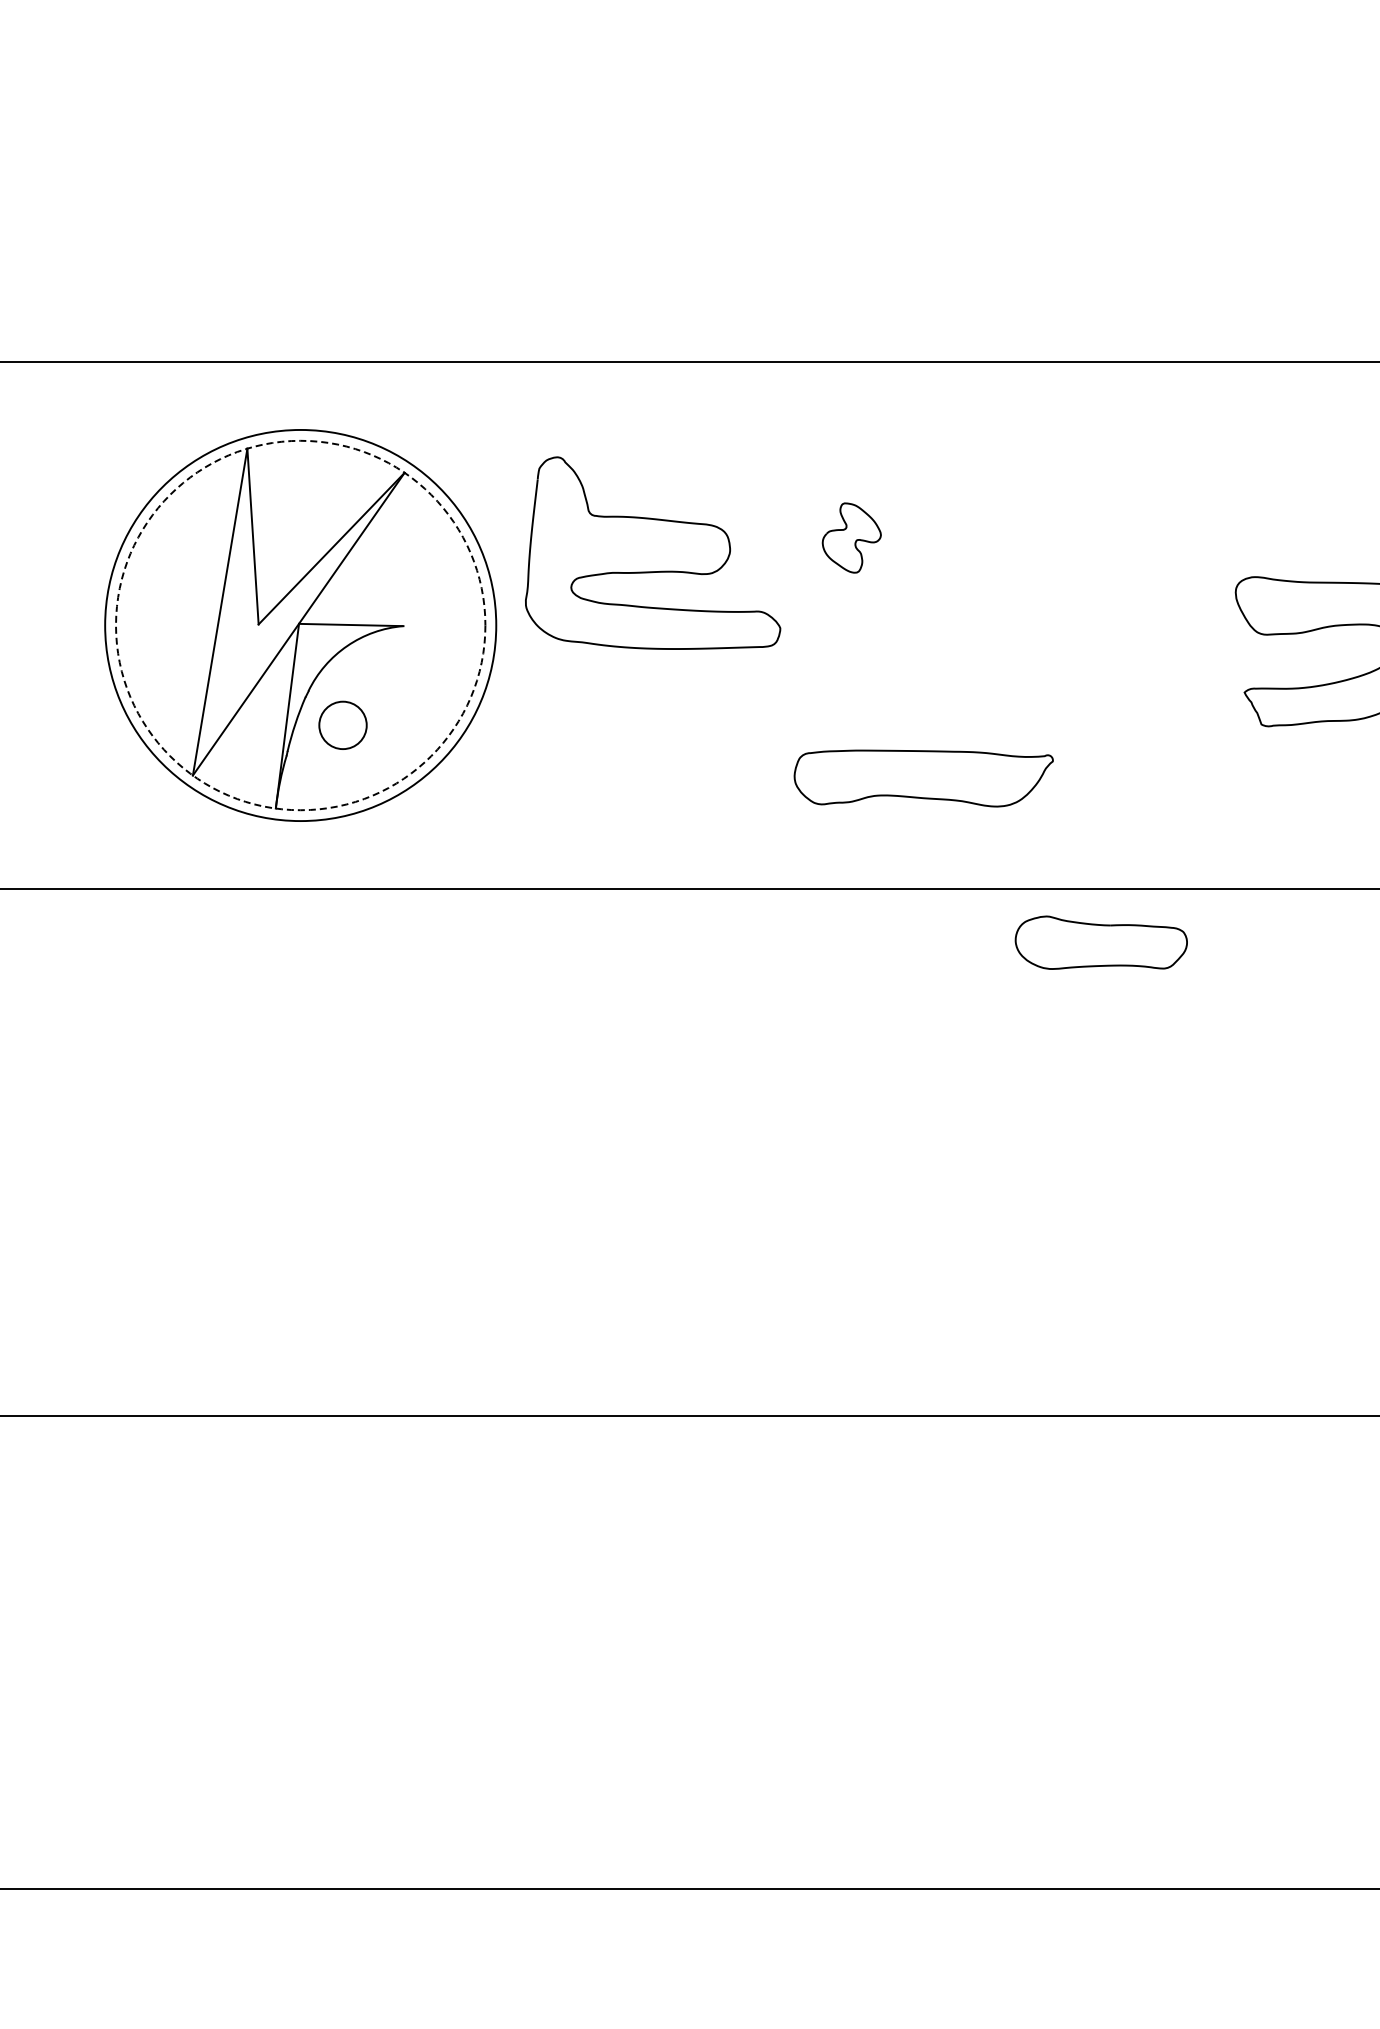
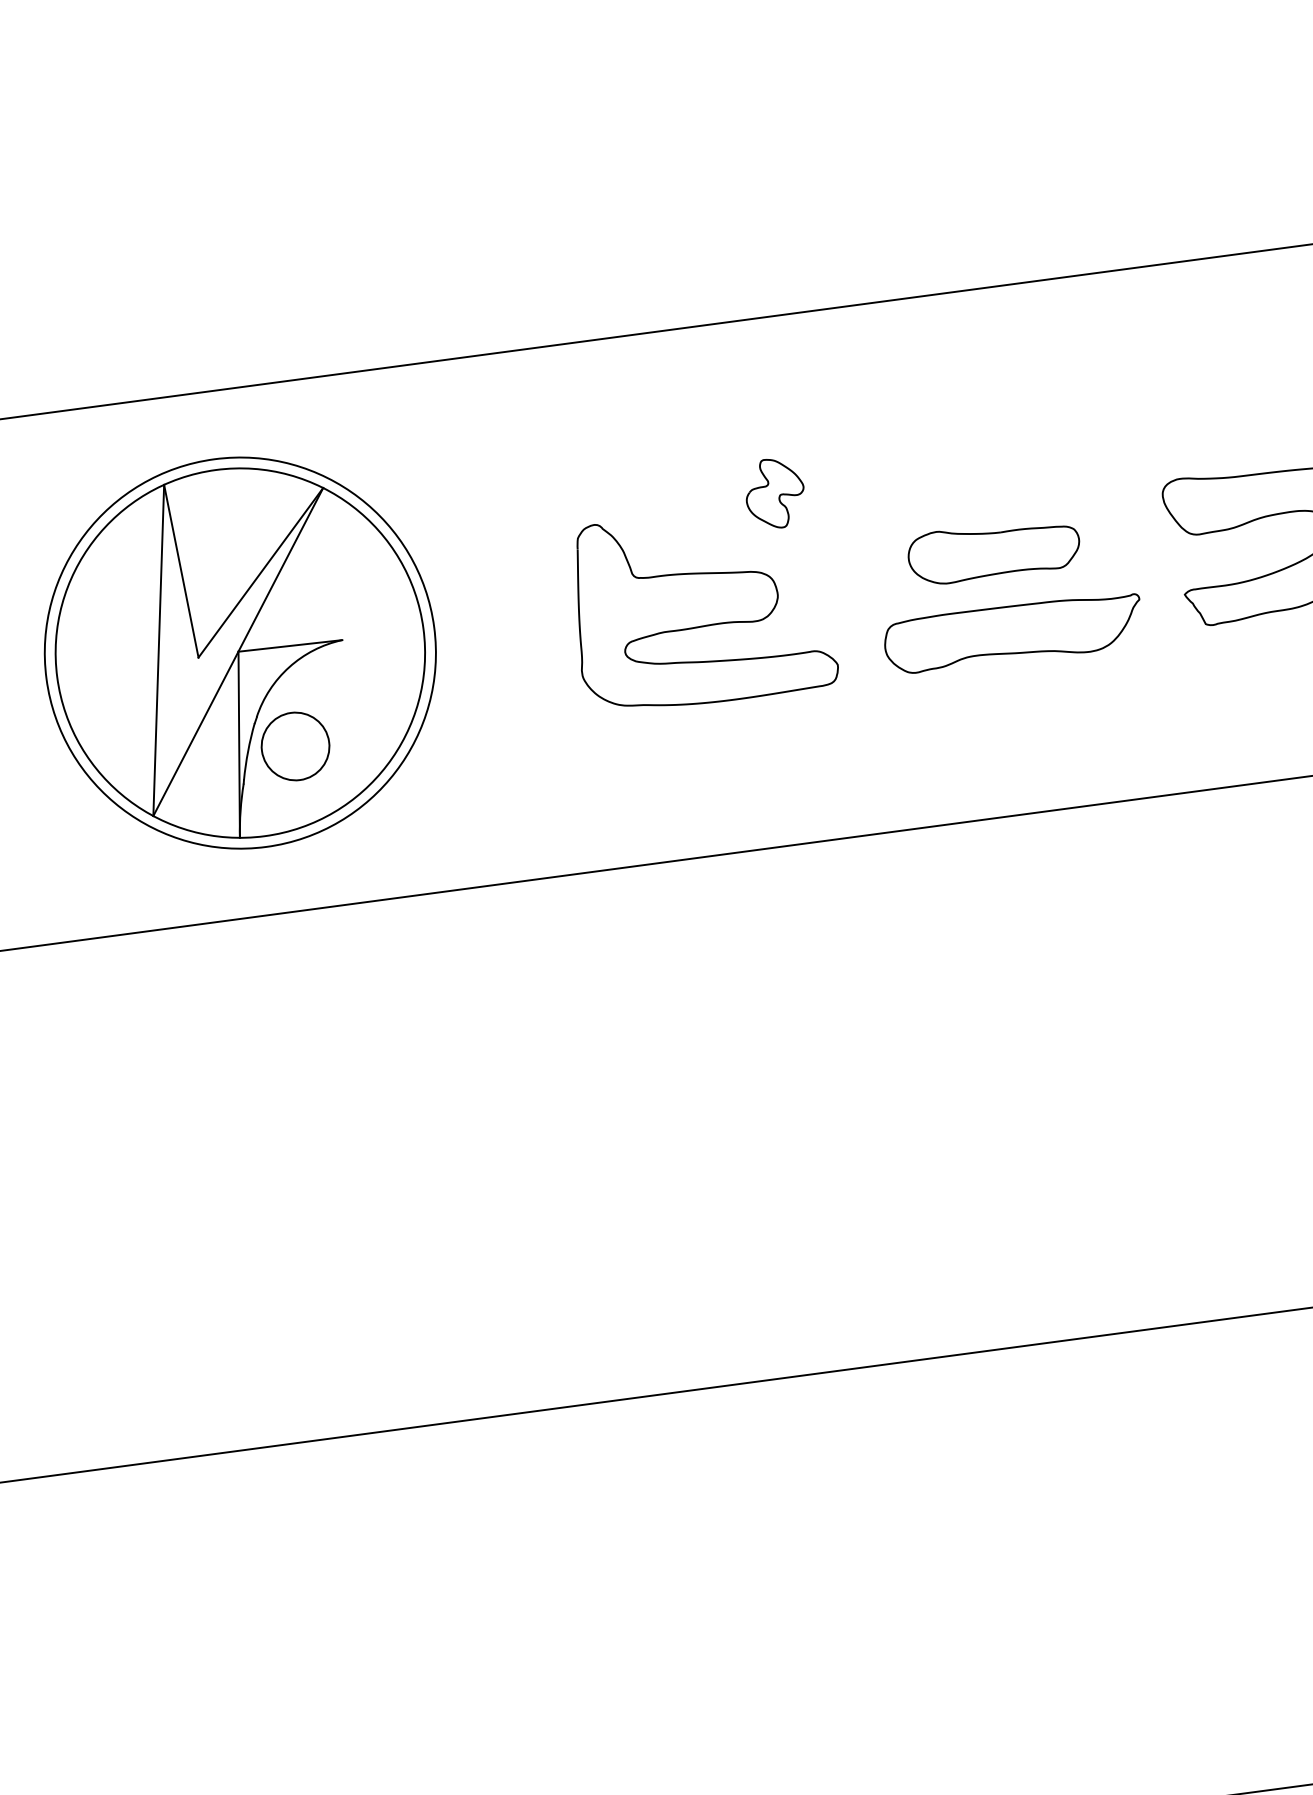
curve: (653, 571) -> (704, 625), moved
circle: (300, 625) -> (240, 653), dashed -> solid
circle: (342, 725) -> (295, 746), size x1.43
part: (923, 778) -> (1013, 633), moved
curve: (1102, 926) -> (993, 534), moved

